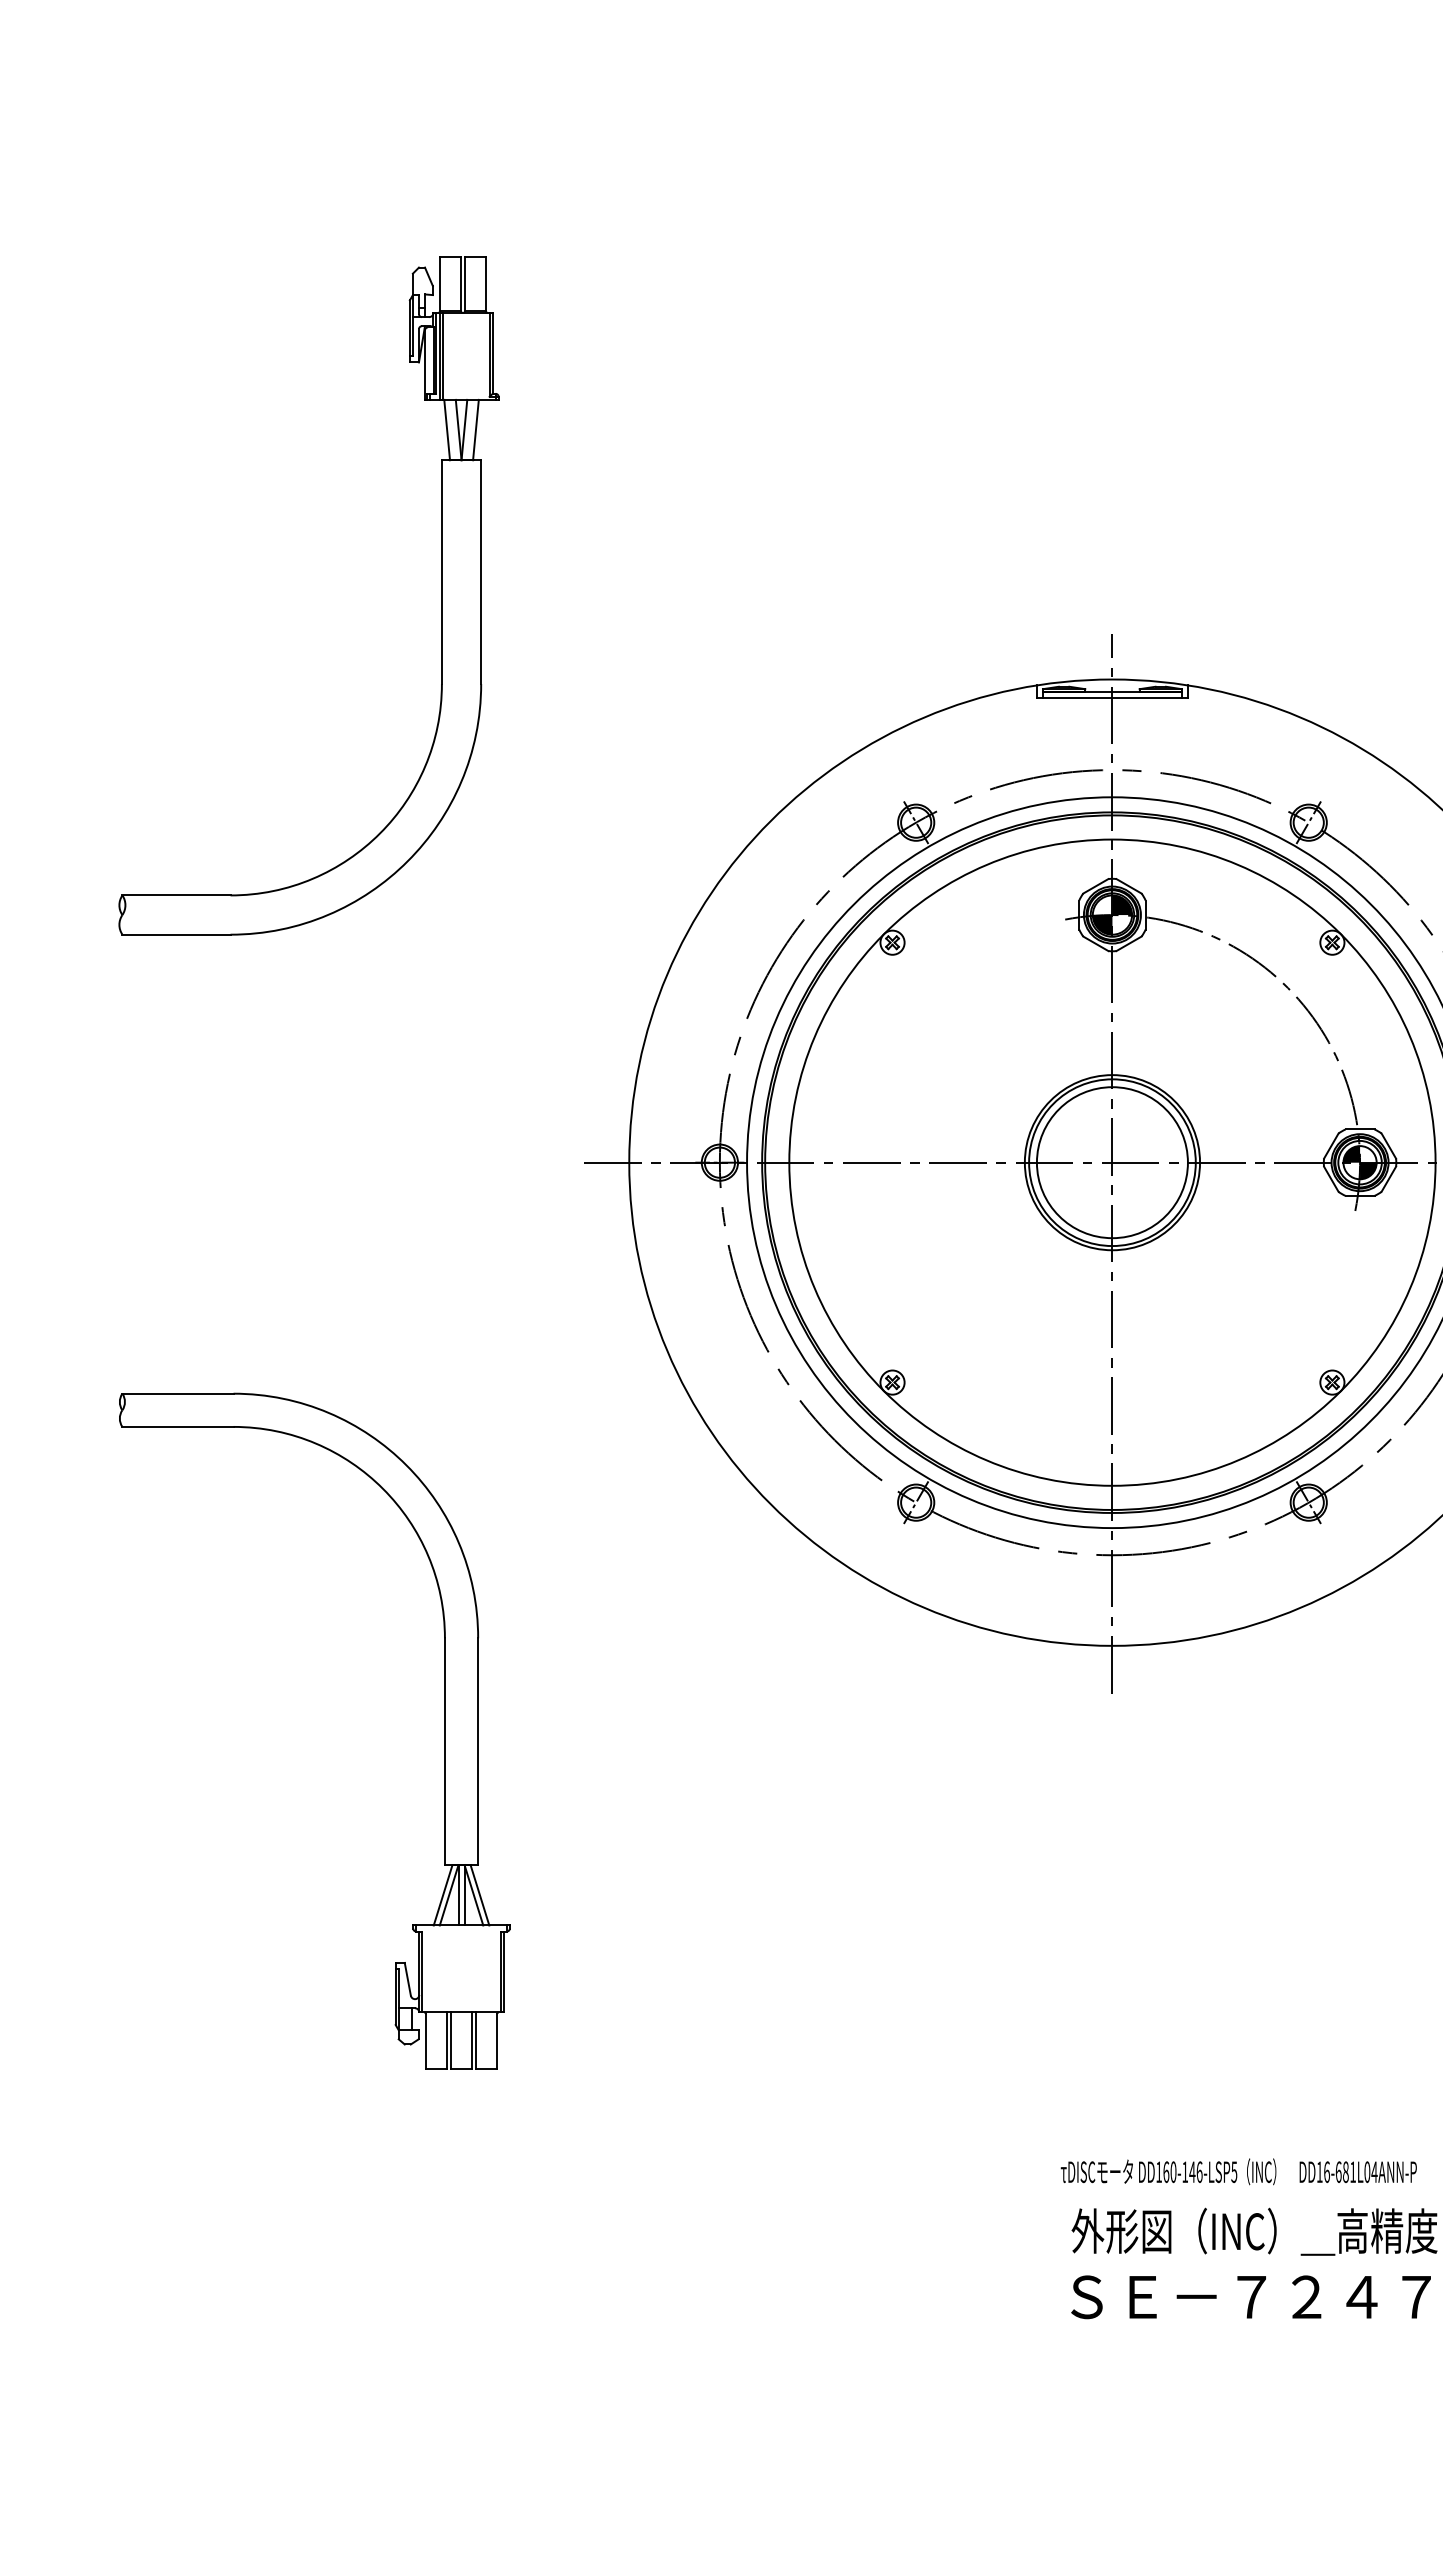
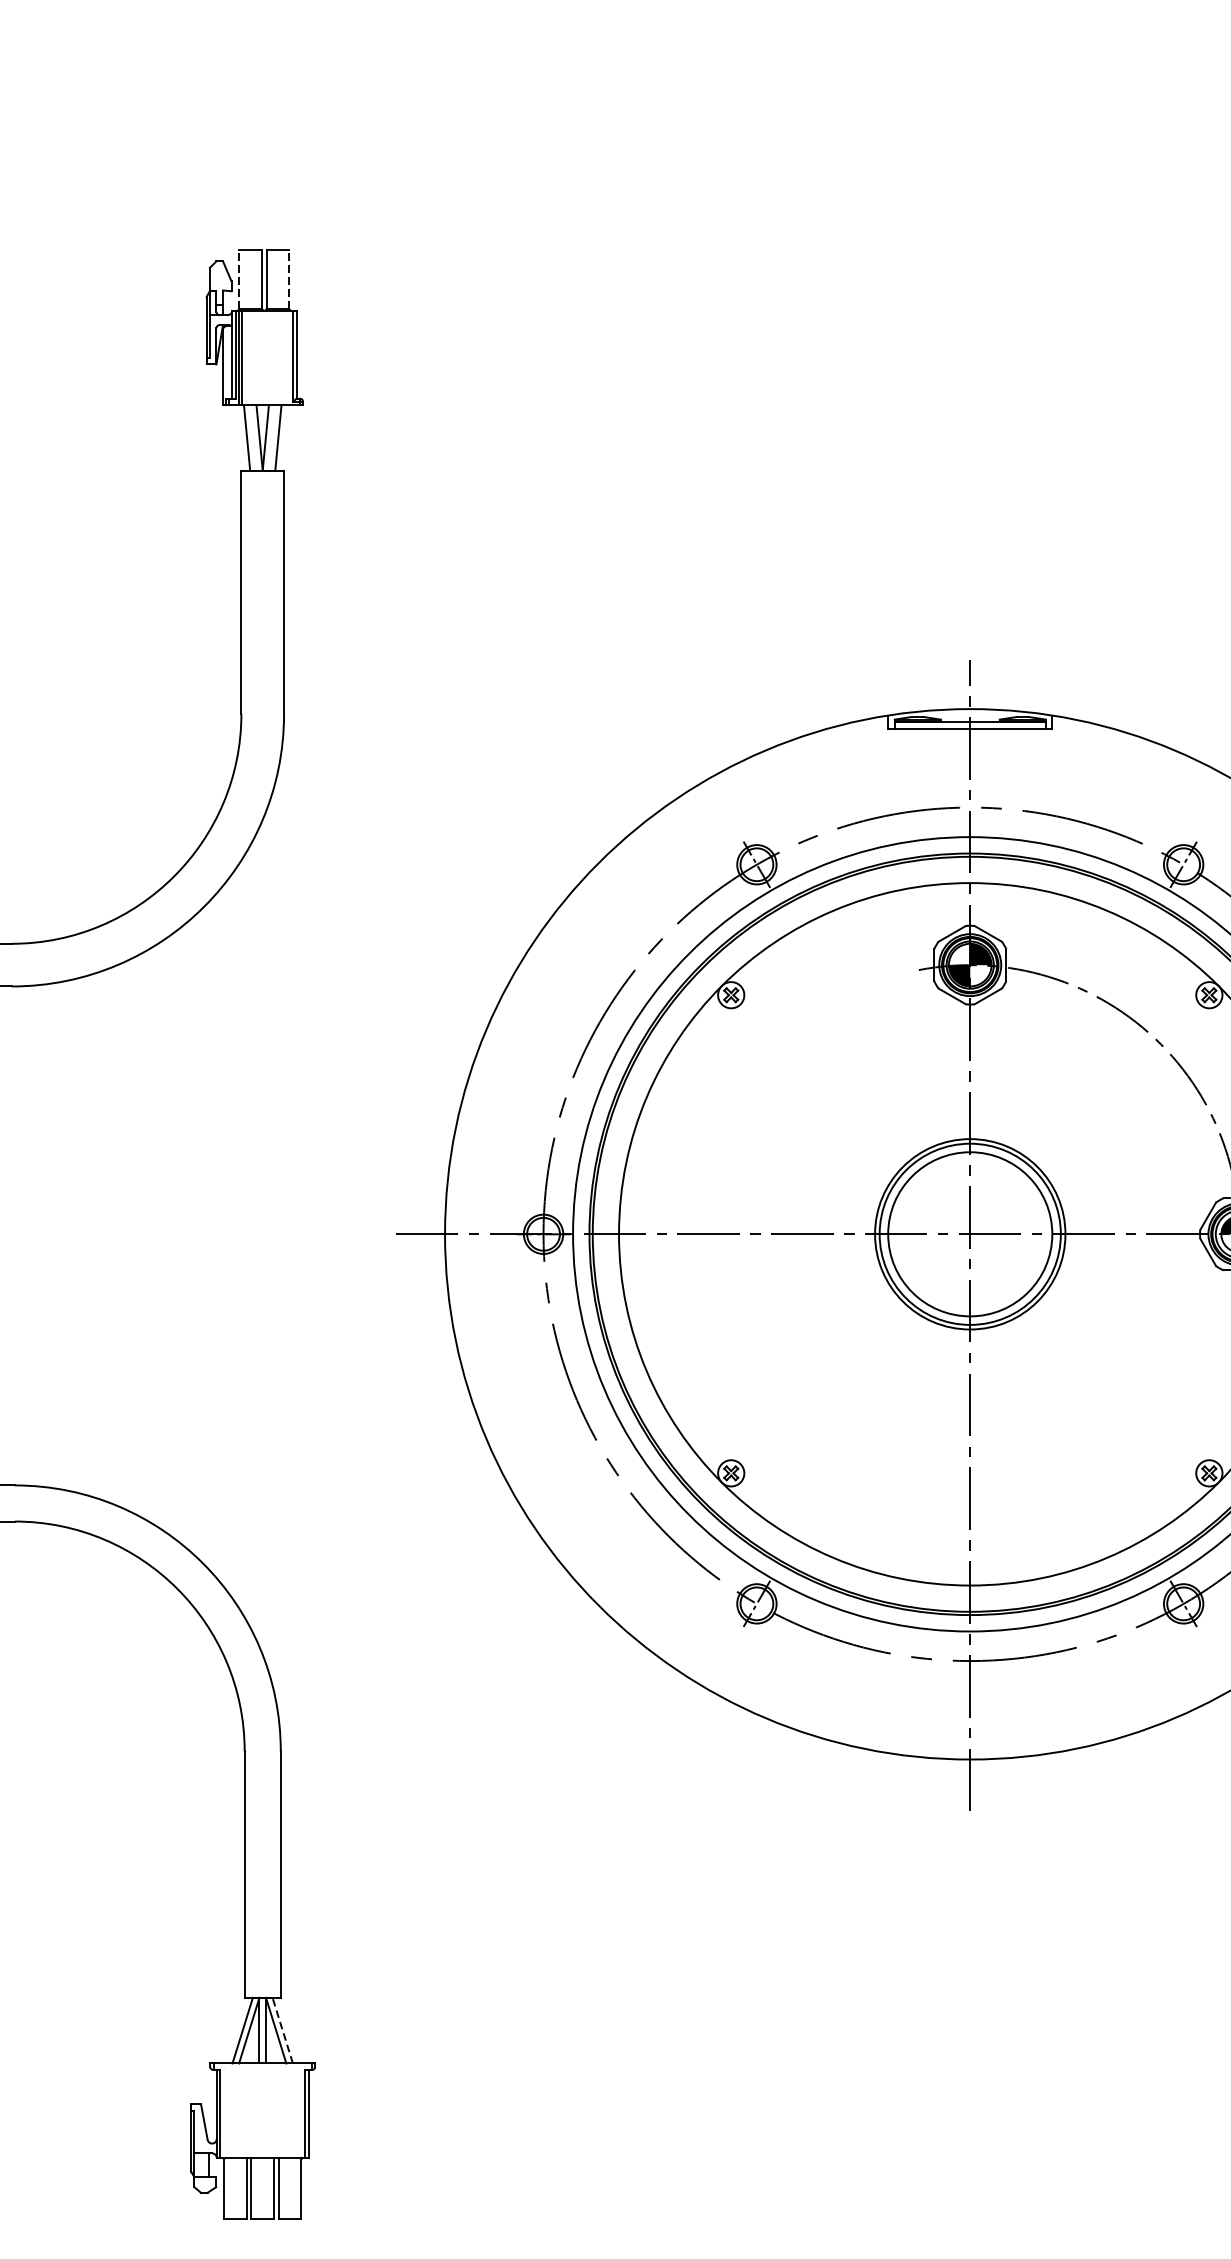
line: (440, 283) -> (239, 278), solid -> dashed
line: (485, 283) -> (288, 278), solid -> dashed
line: (479, 1895) -> (282, 2030), solid -> dashed

